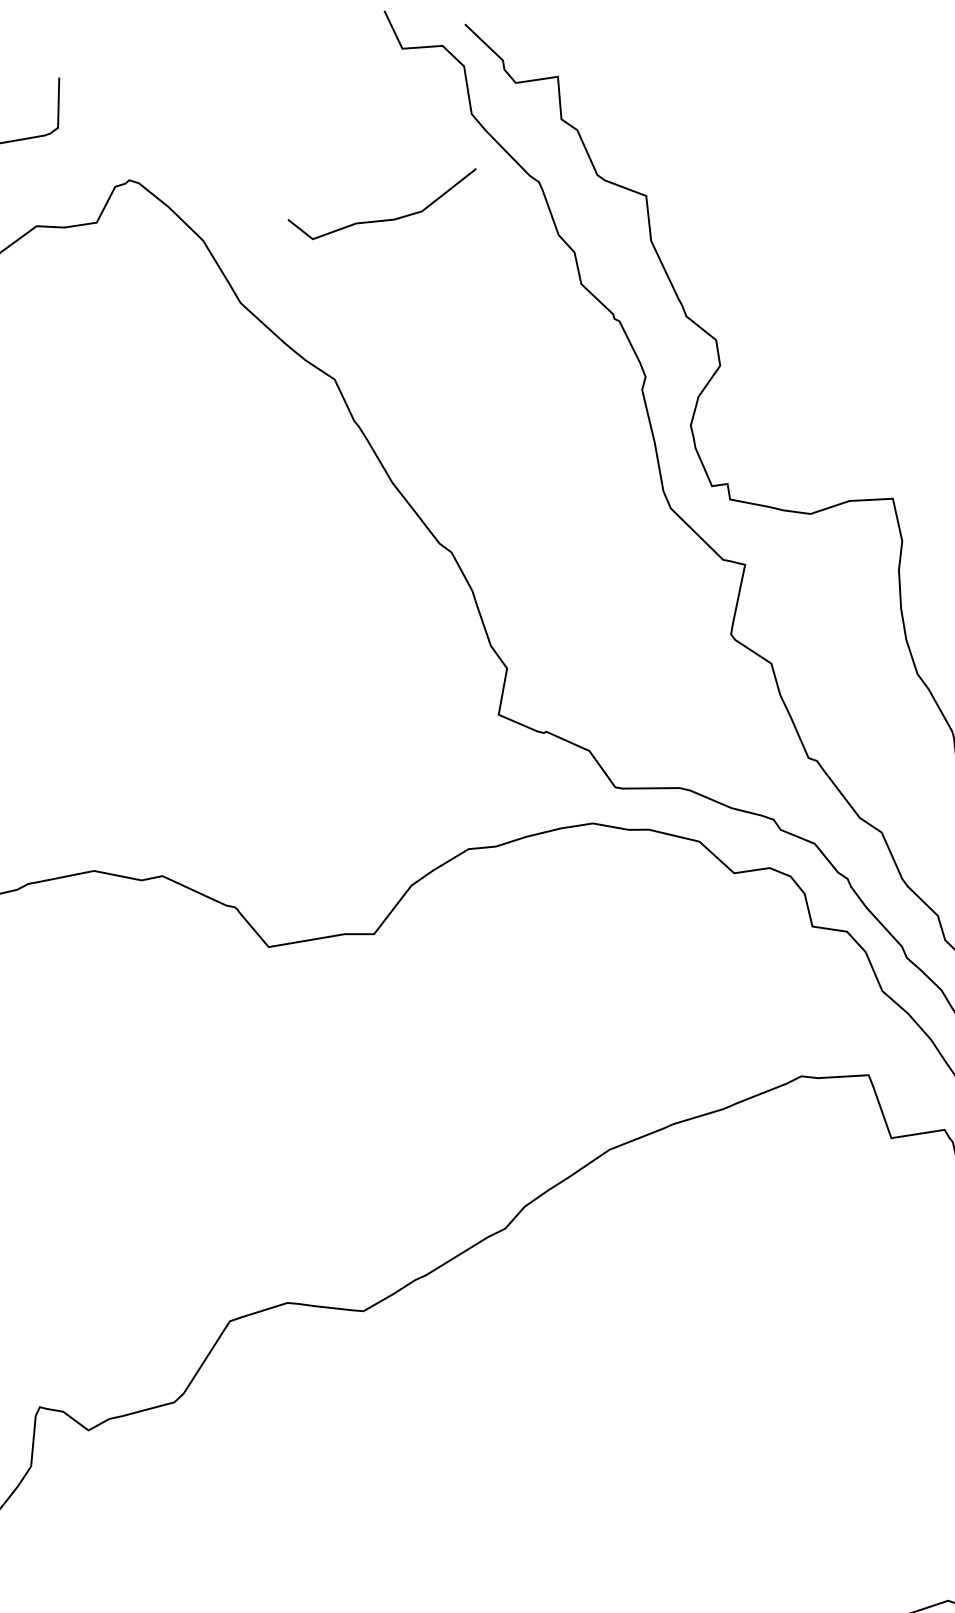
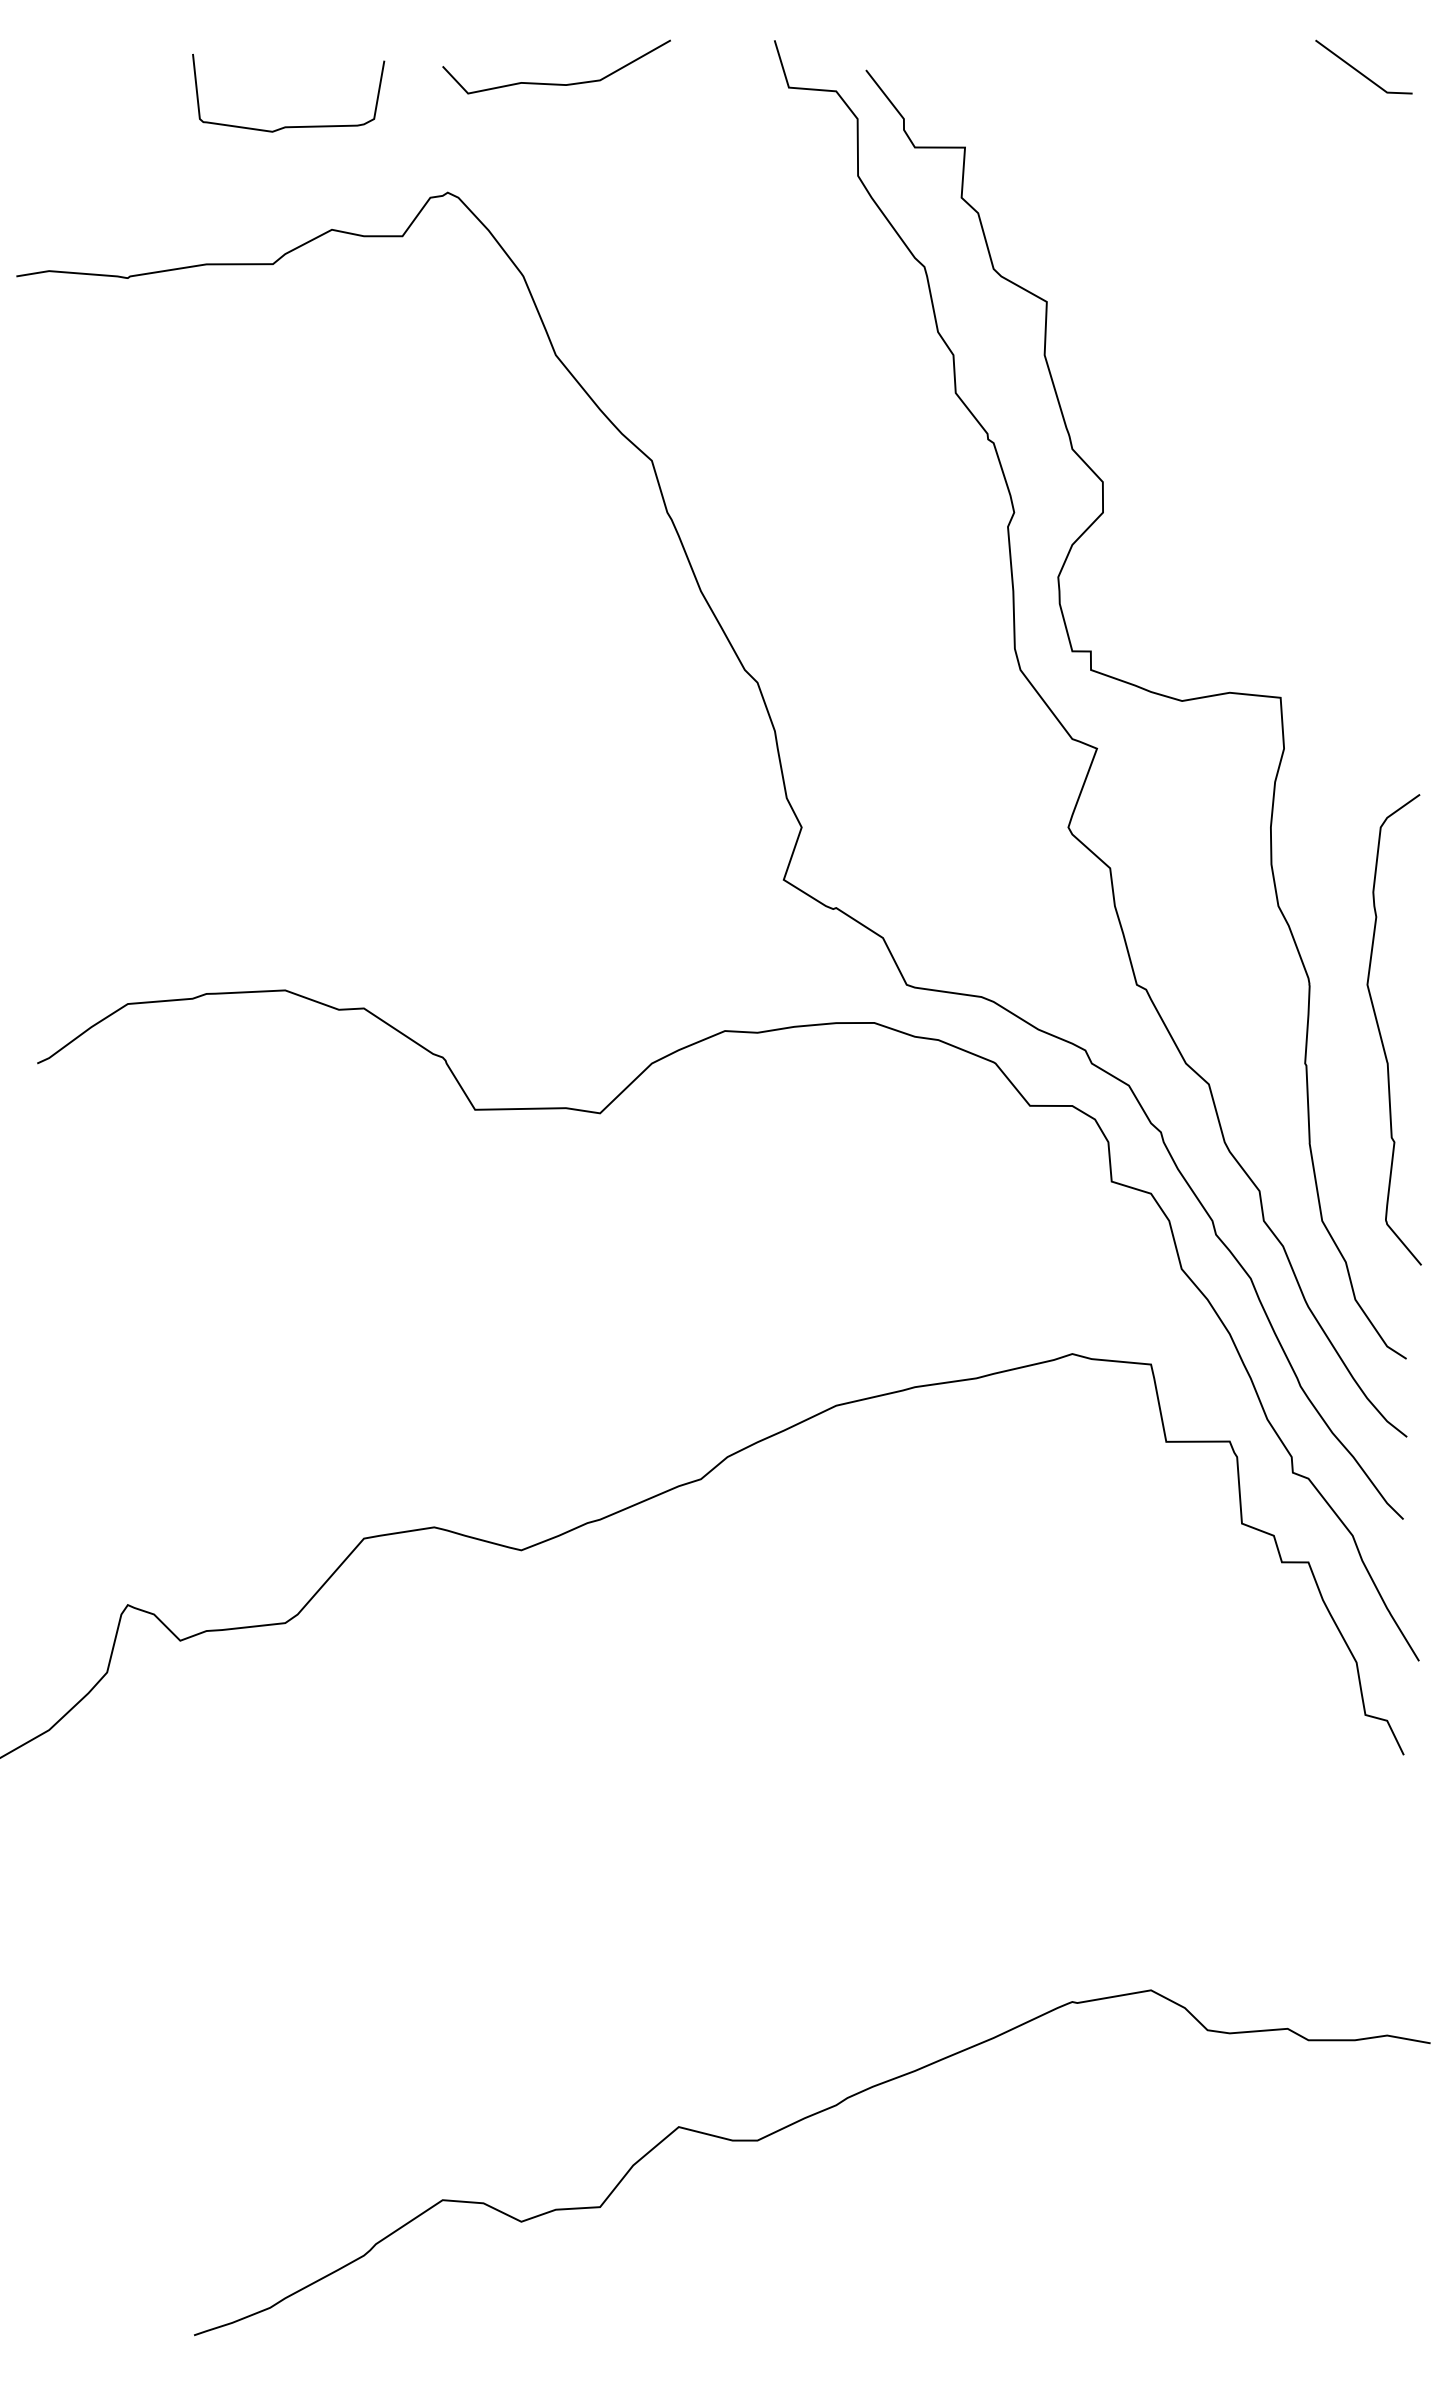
curve: (385, 219) -> (556, 83), moved

